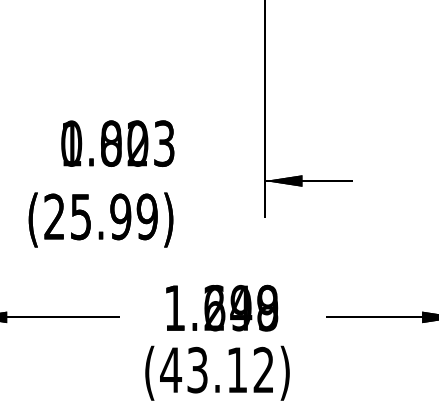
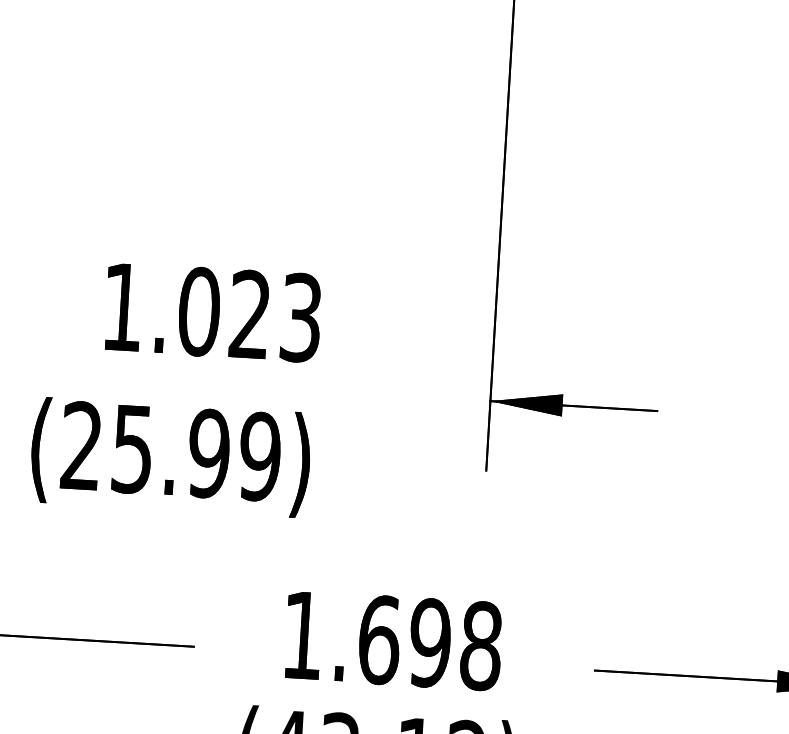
text: (104, 143) -> (186, 310), 0.803 -> 1.023
text: (241, 308) -> (430, 643), 1.249 -> 1.698

